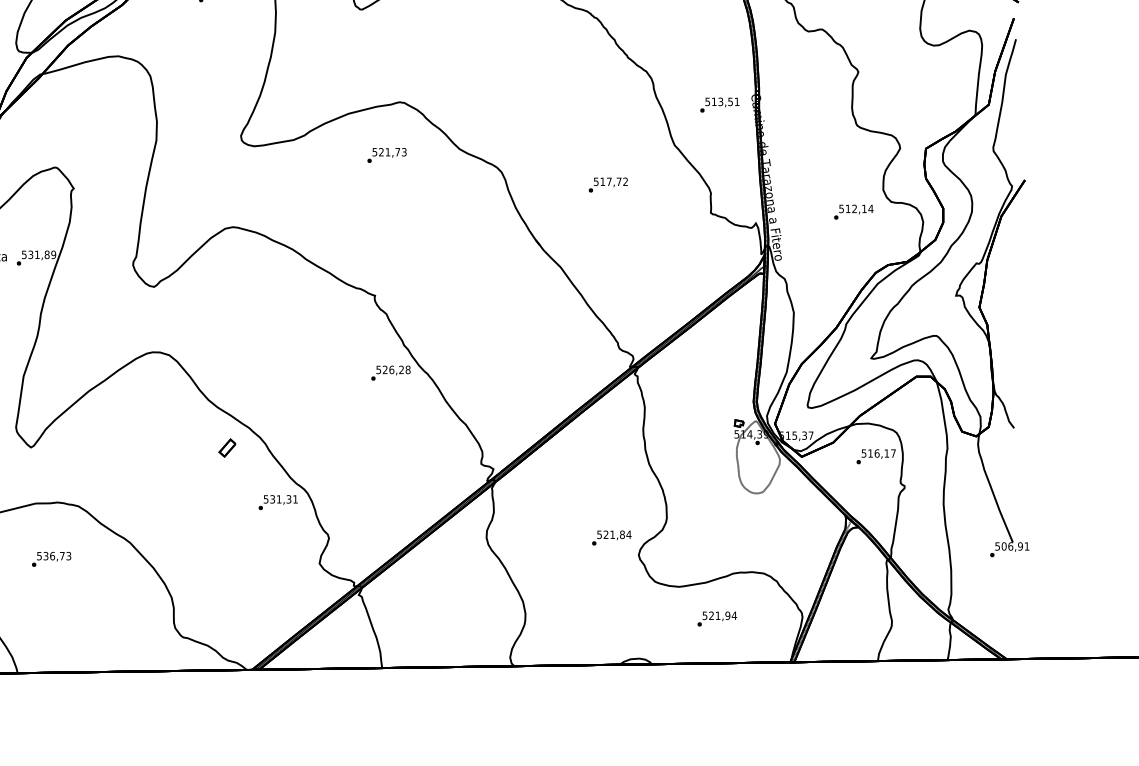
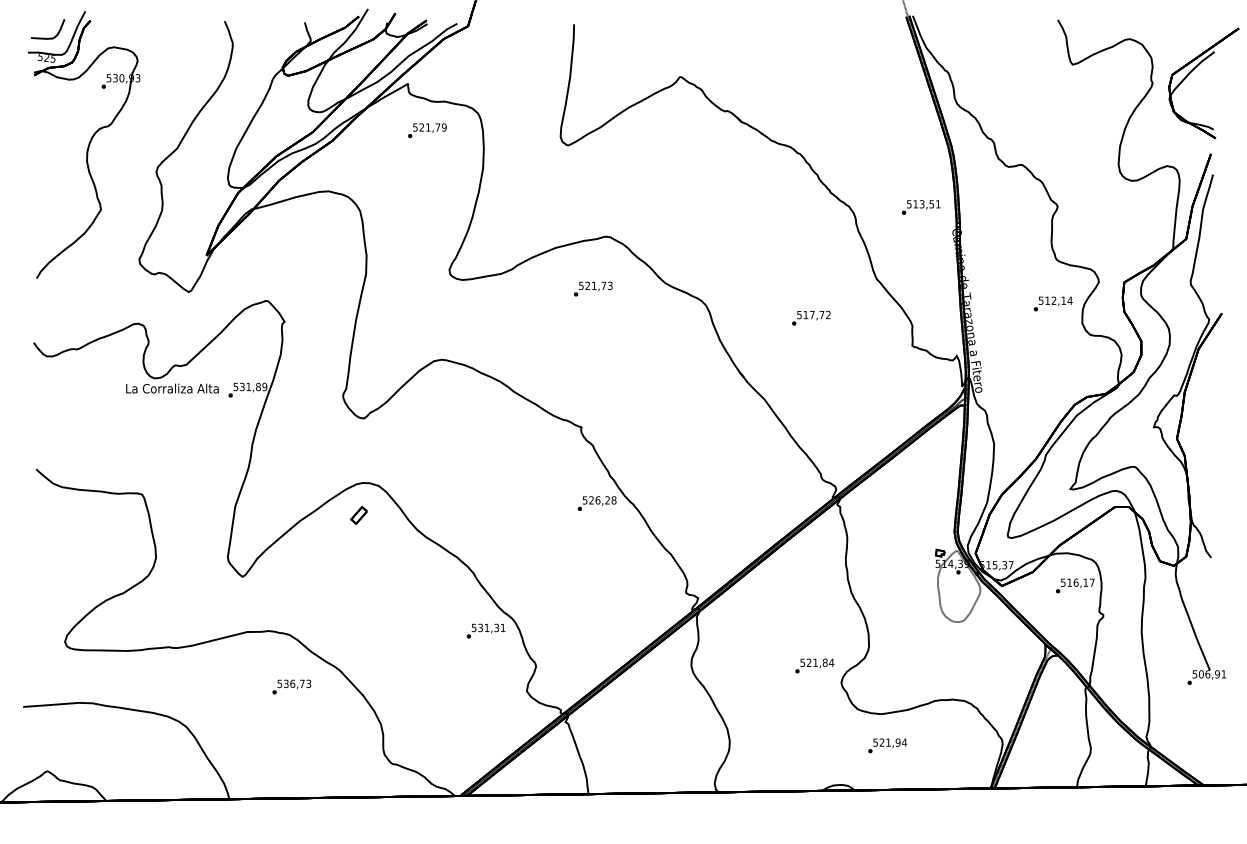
text: (720, 105) -> (921, 207), moved
text: (853, 211) -> (1052, 303), moved
part: (226, 447) -> (358, 514), moved
text: (51, 558) -> (291, 686), moved
text: (717, 618) -> (887, 745), moved

